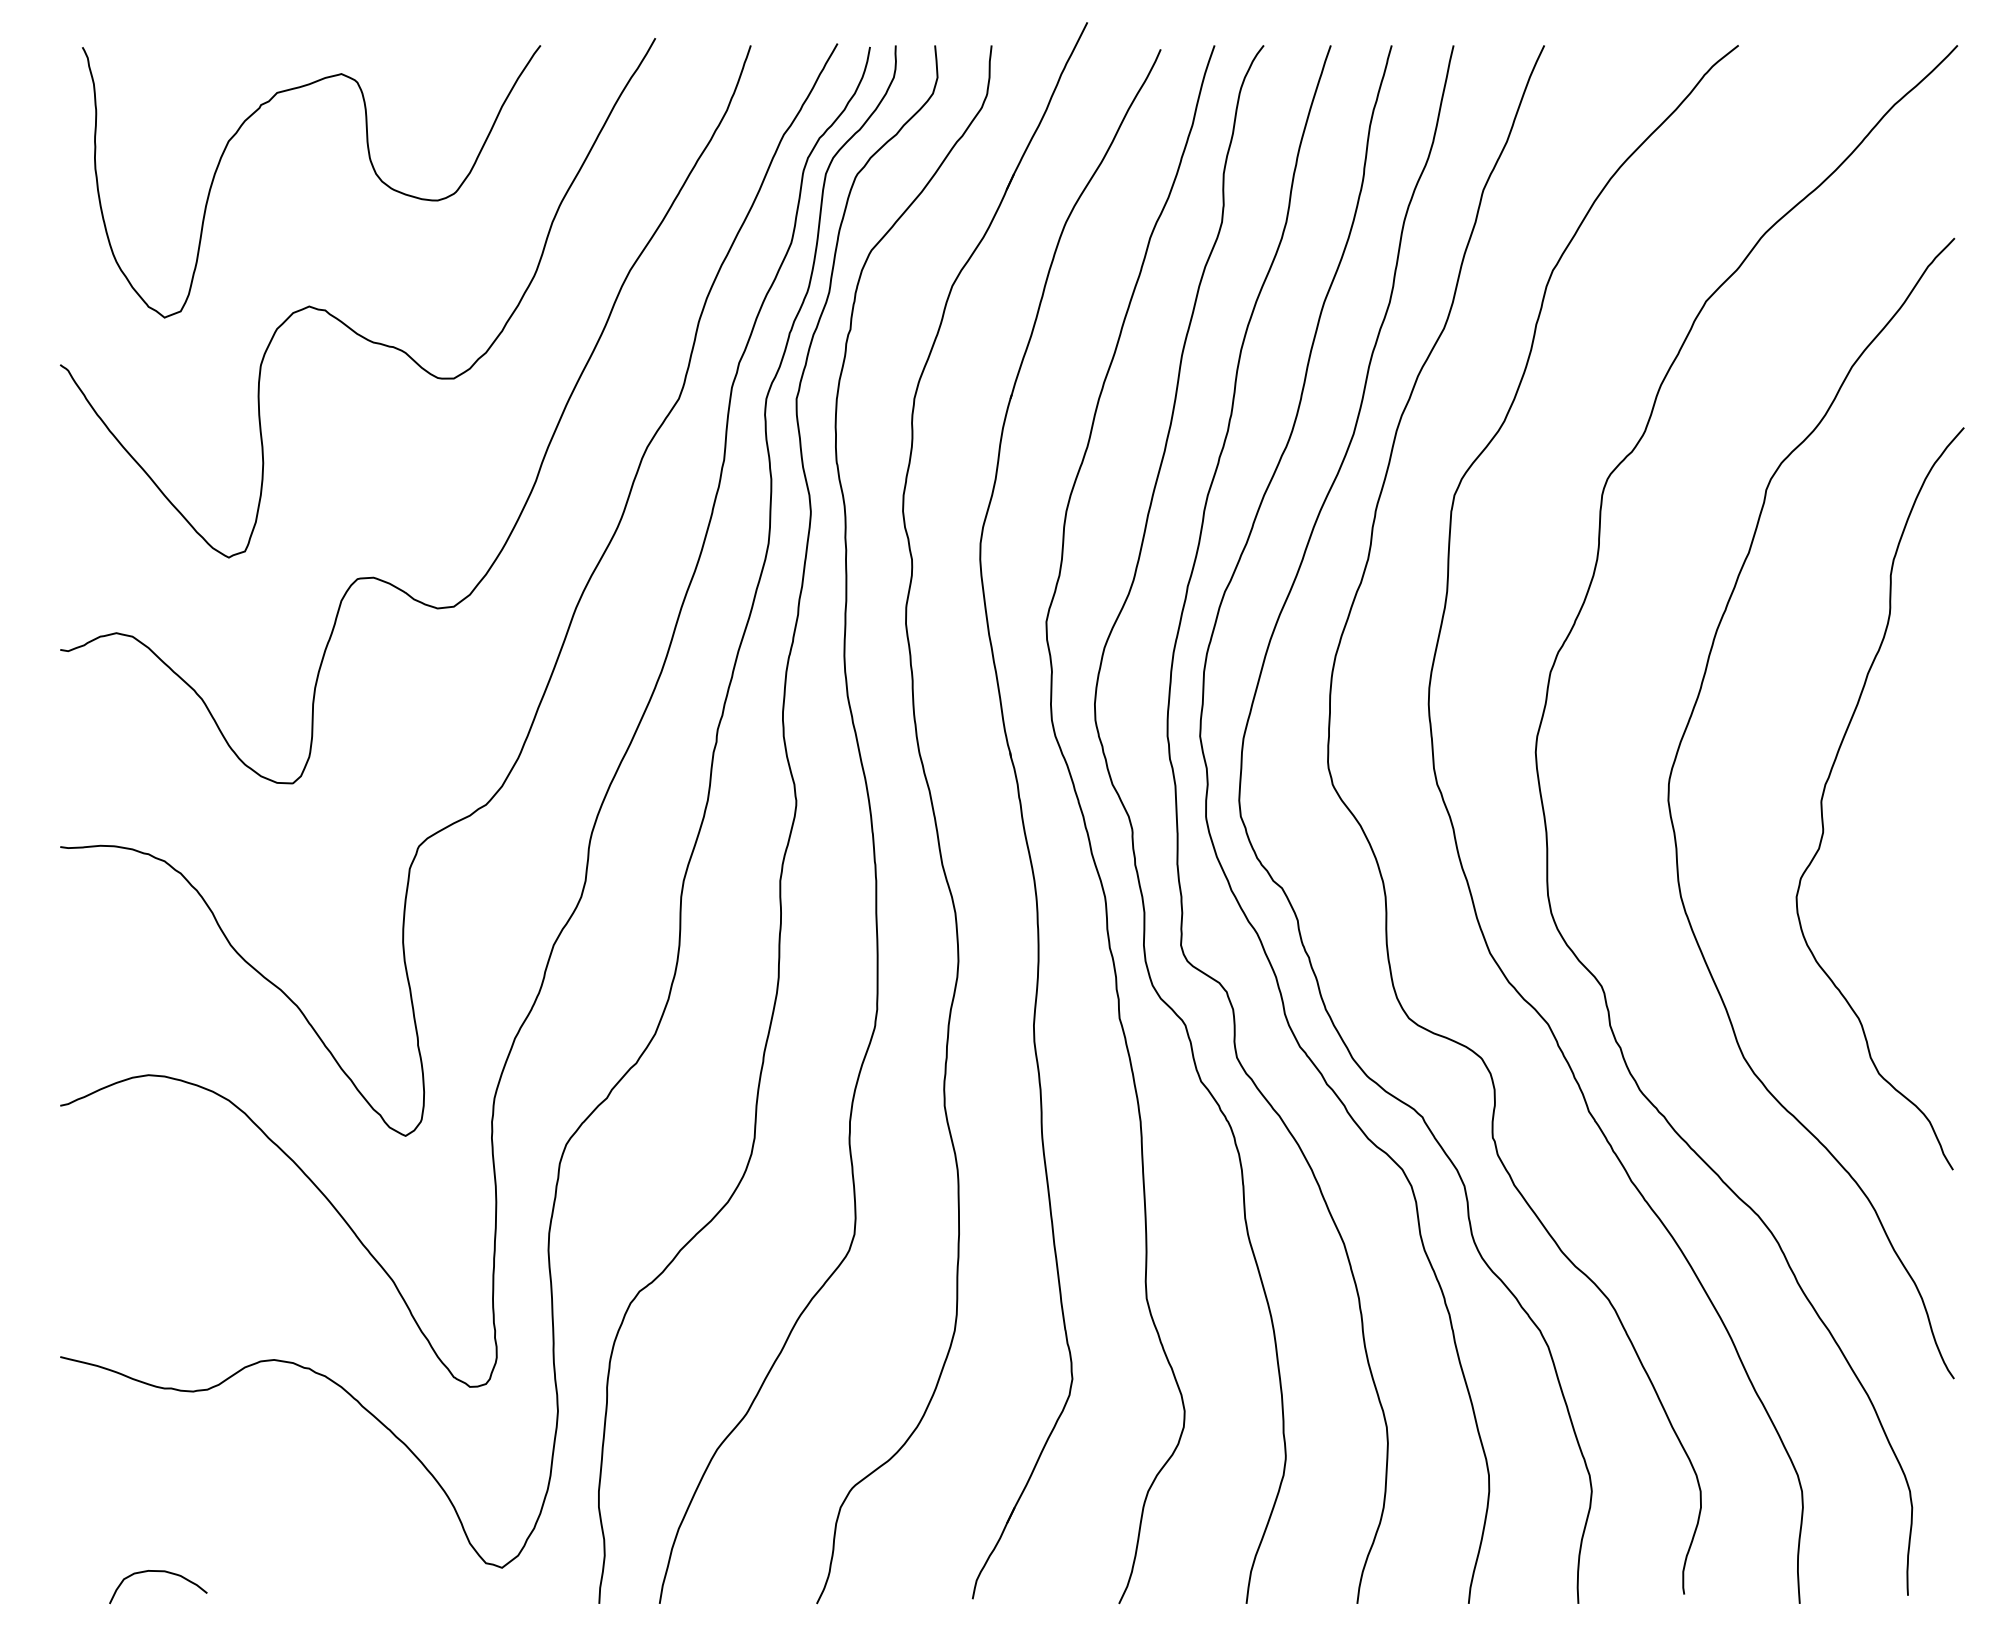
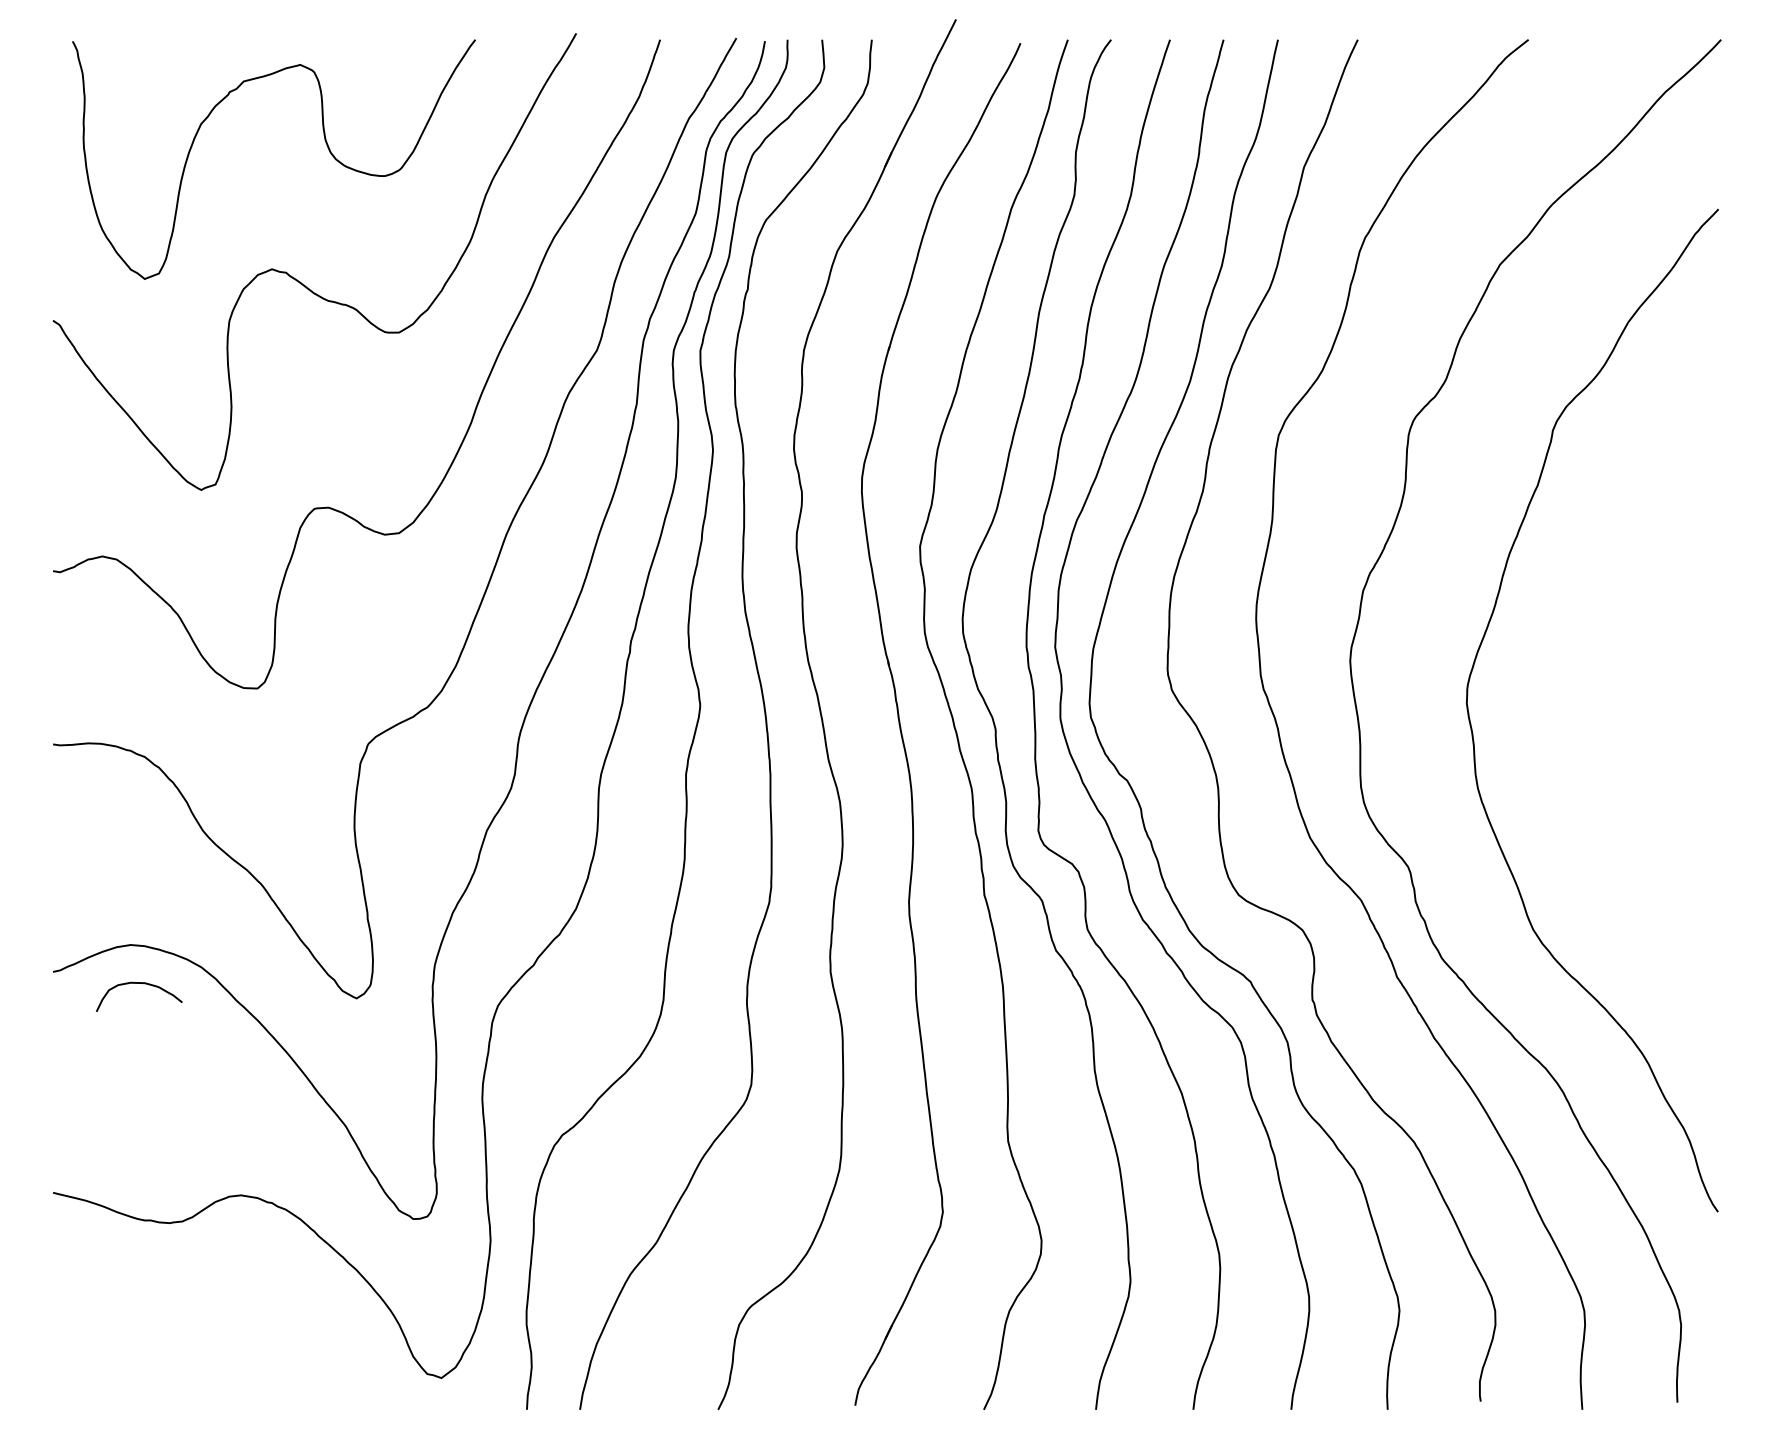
curve: (1830, 776) -> (1609, 682), removed
curve: (158, 1571) -> (139, 983), moved

